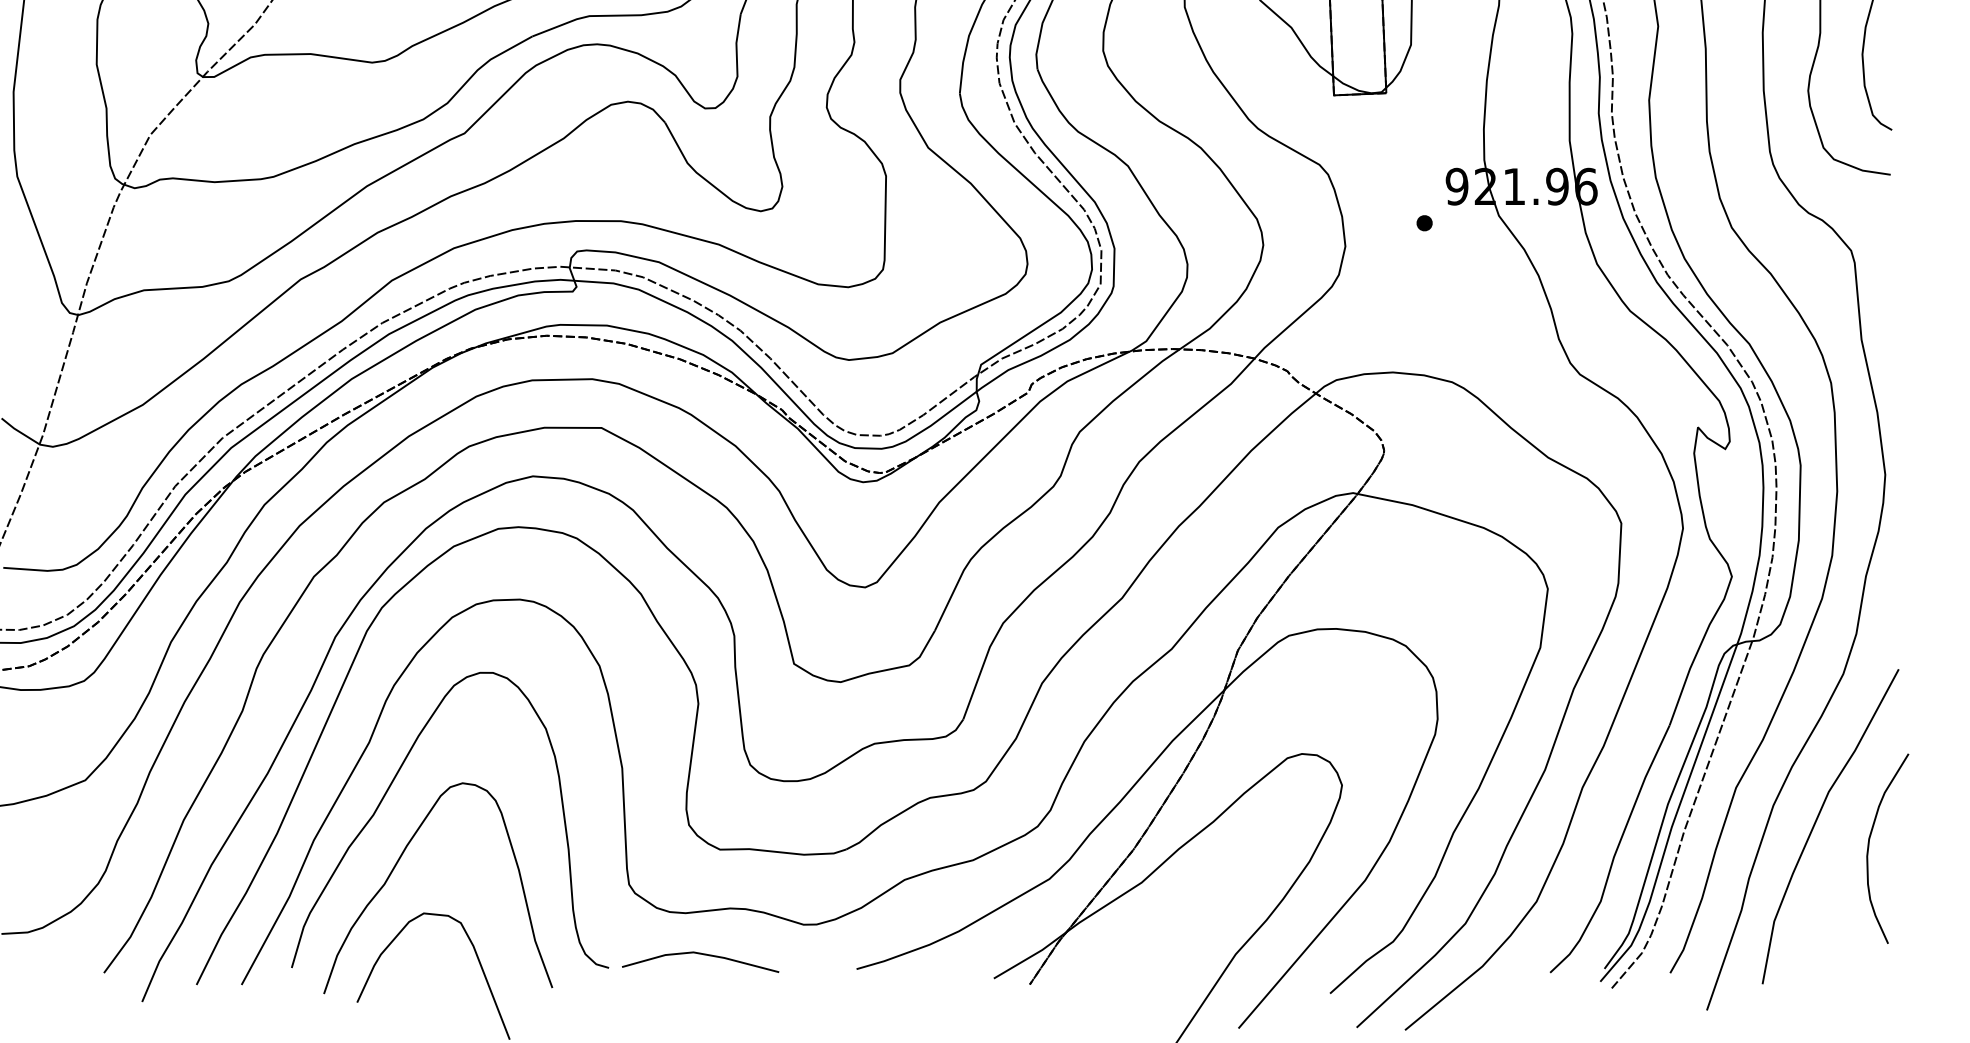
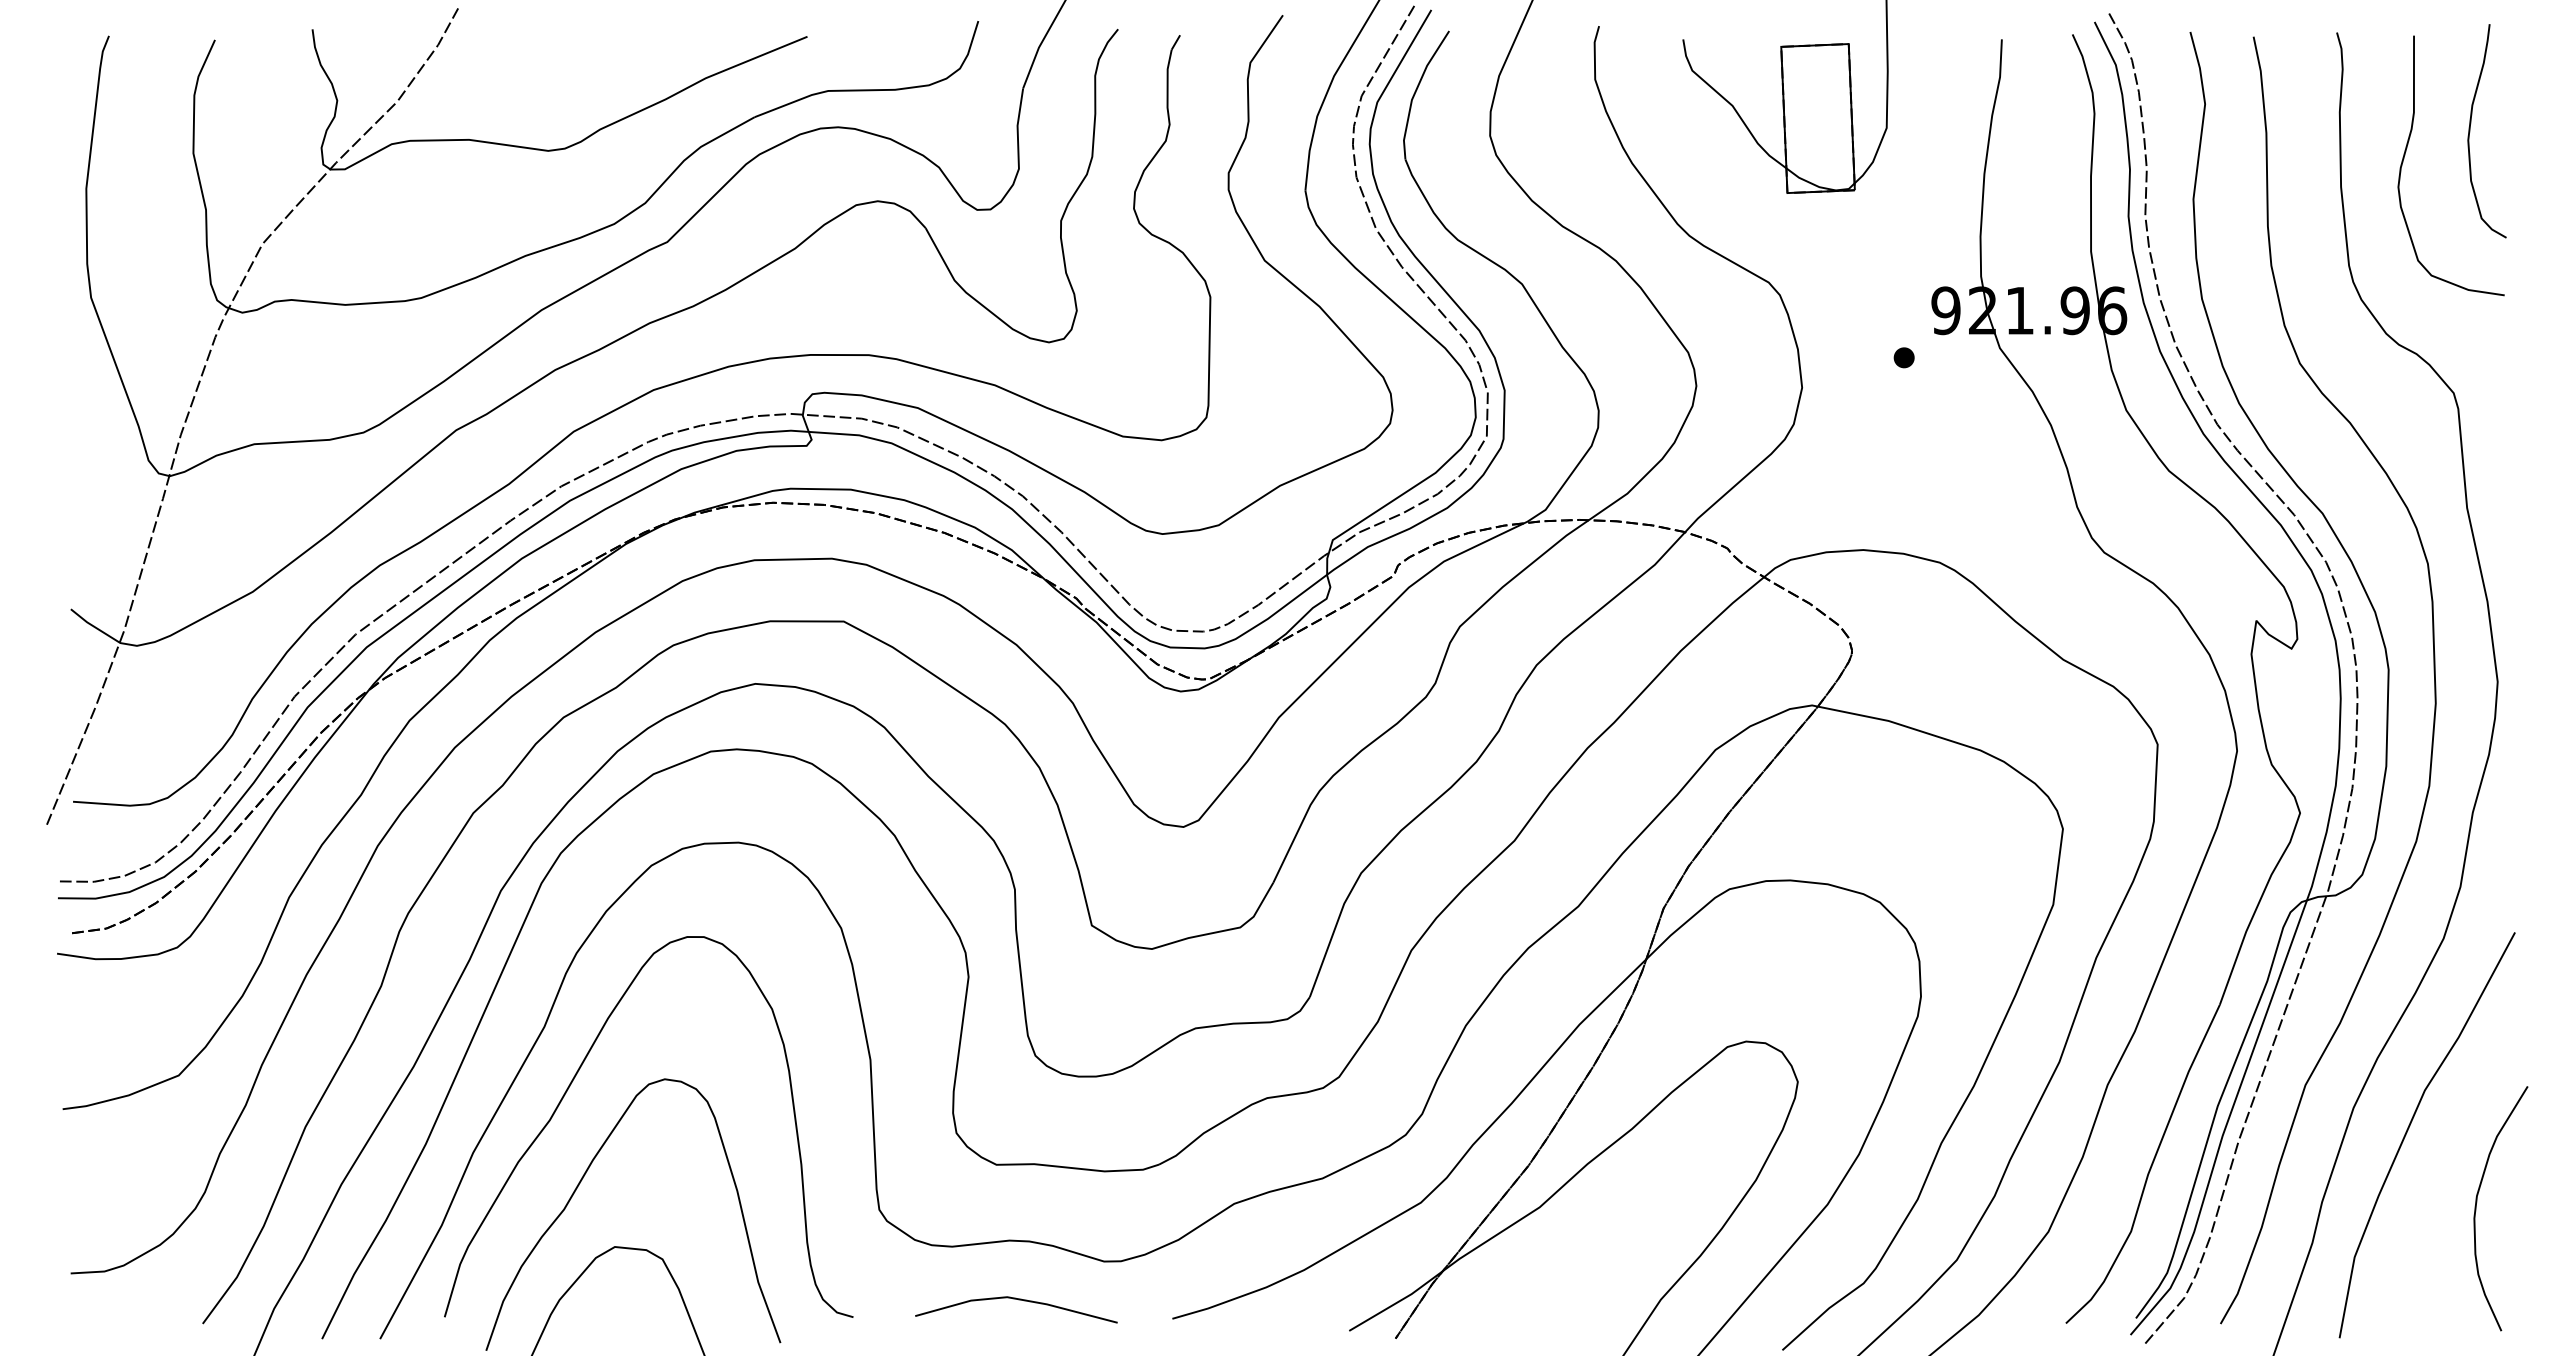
curve: (1869, 843) -> (2477, 1202), moved
line: (702, 954) -> (1018, 1300), moved

